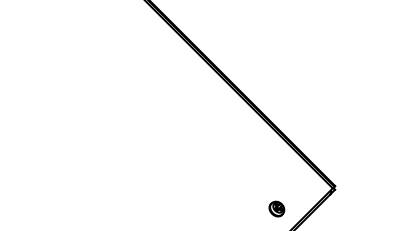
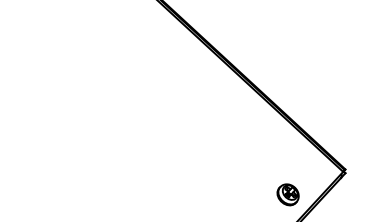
part: (276, 208) -> (287, 194), size x1.43

